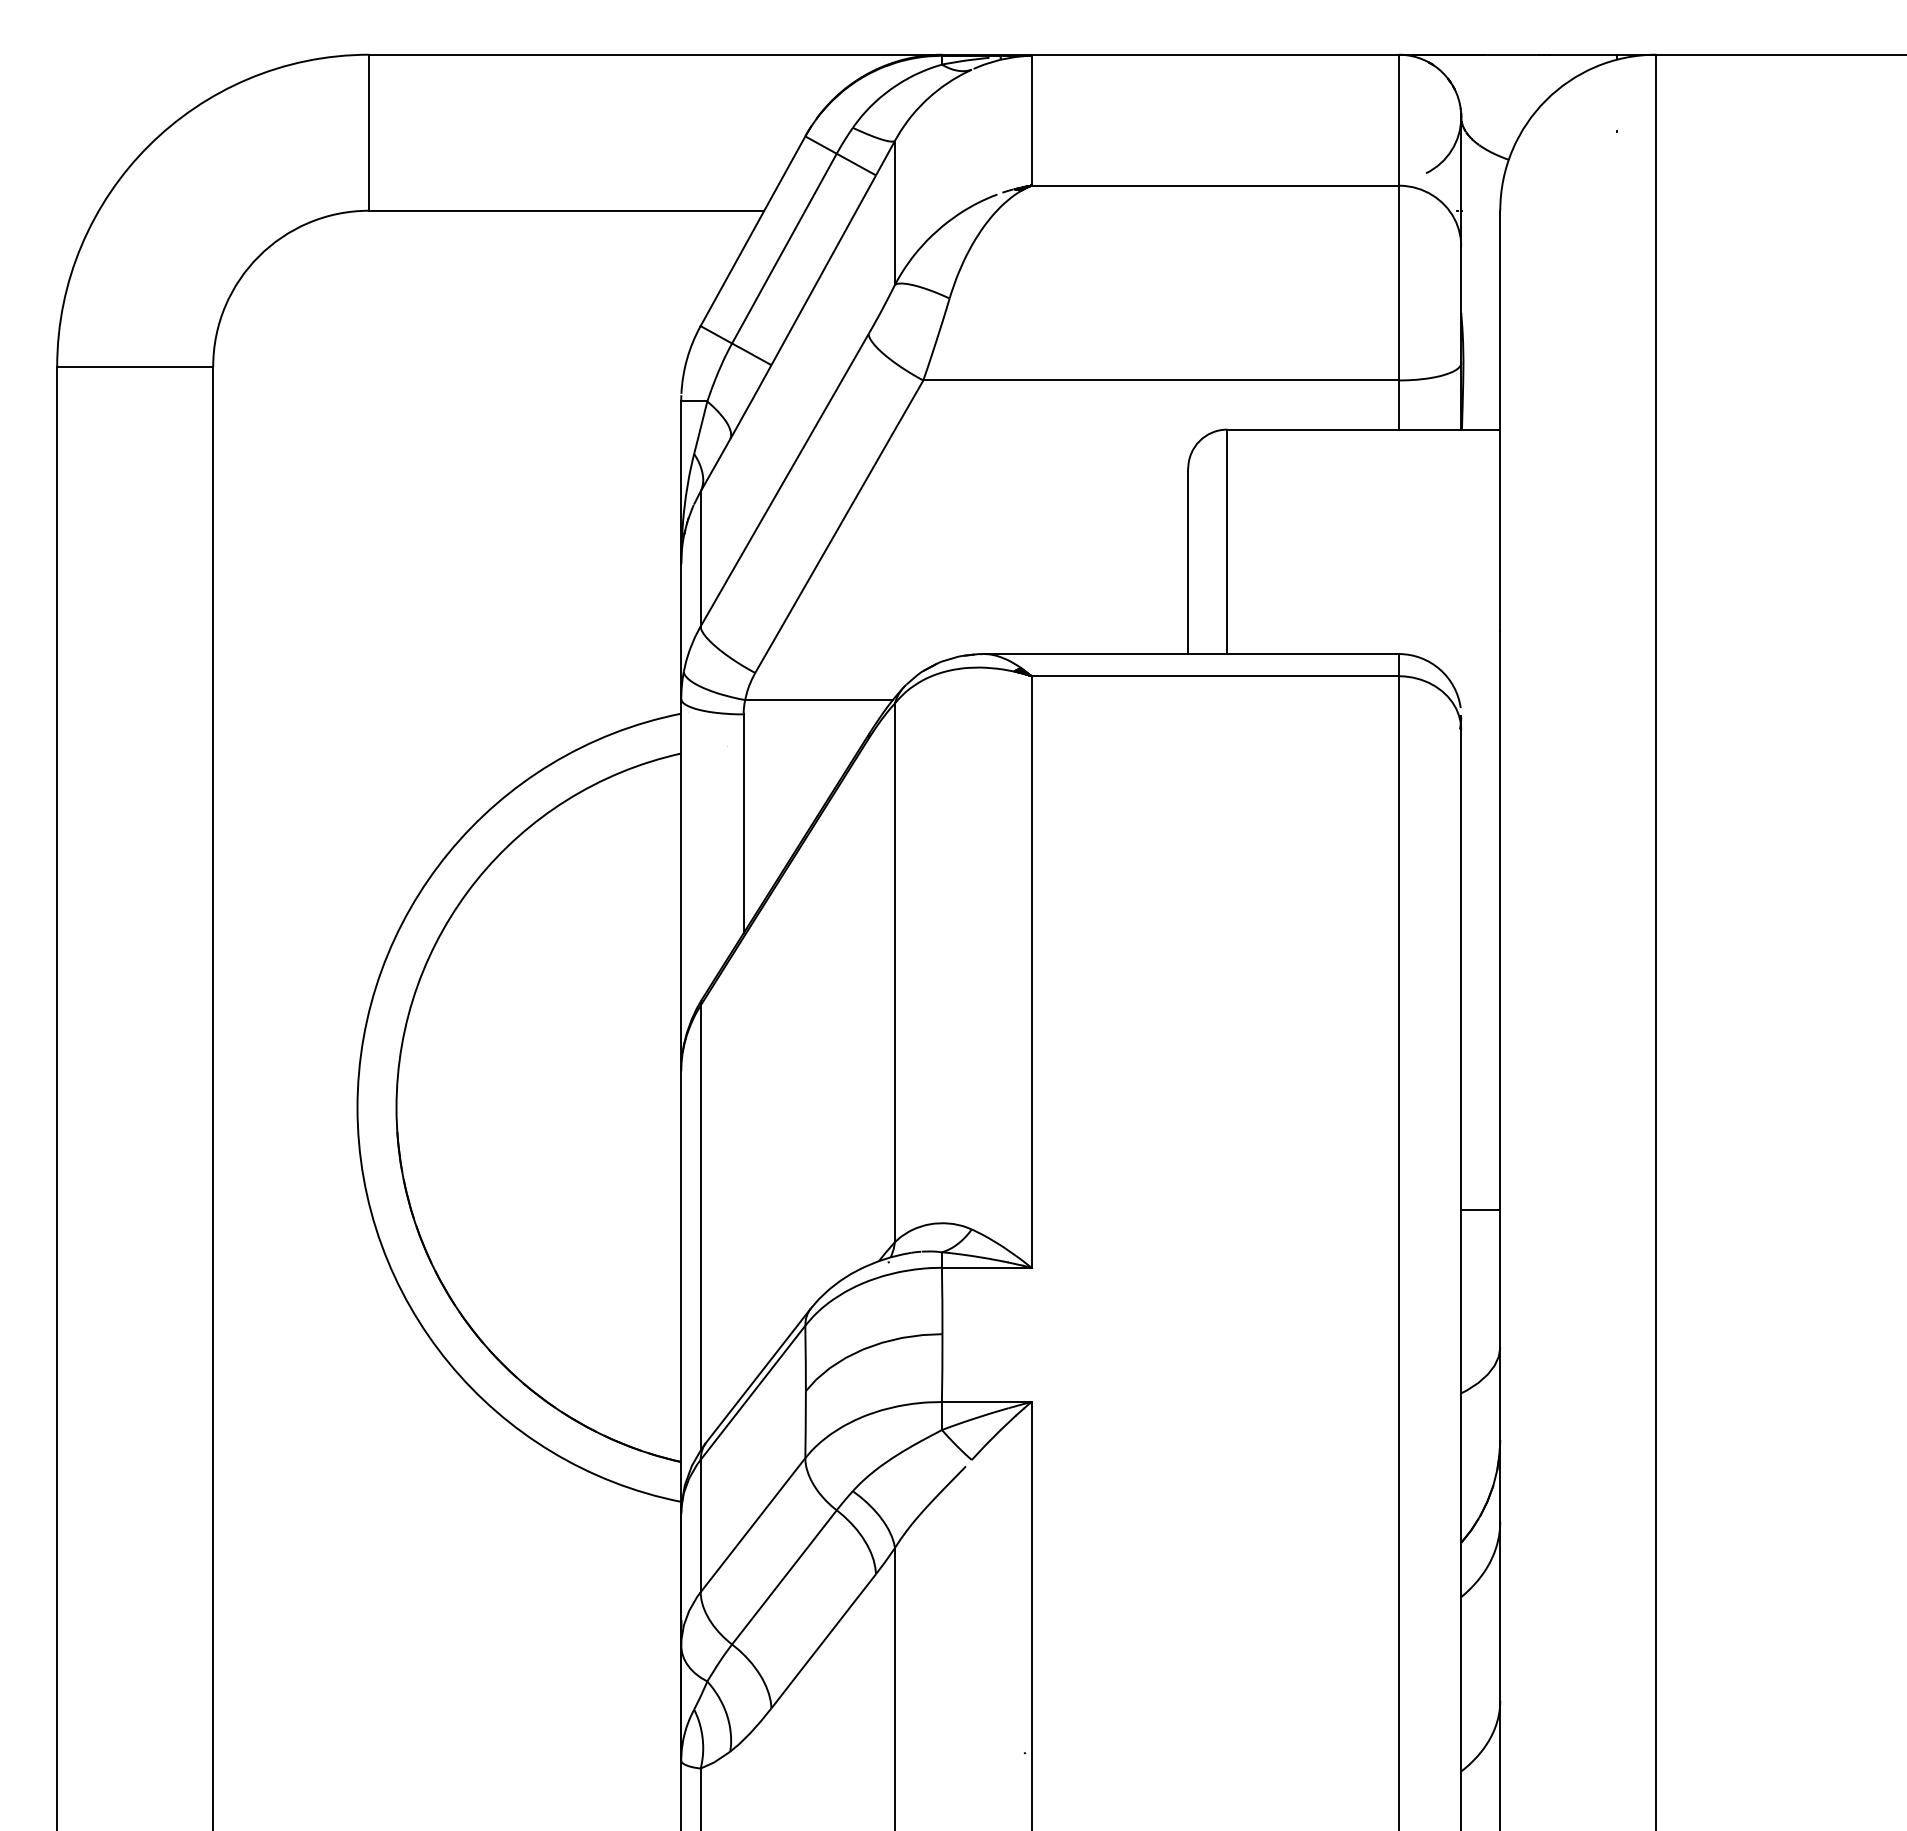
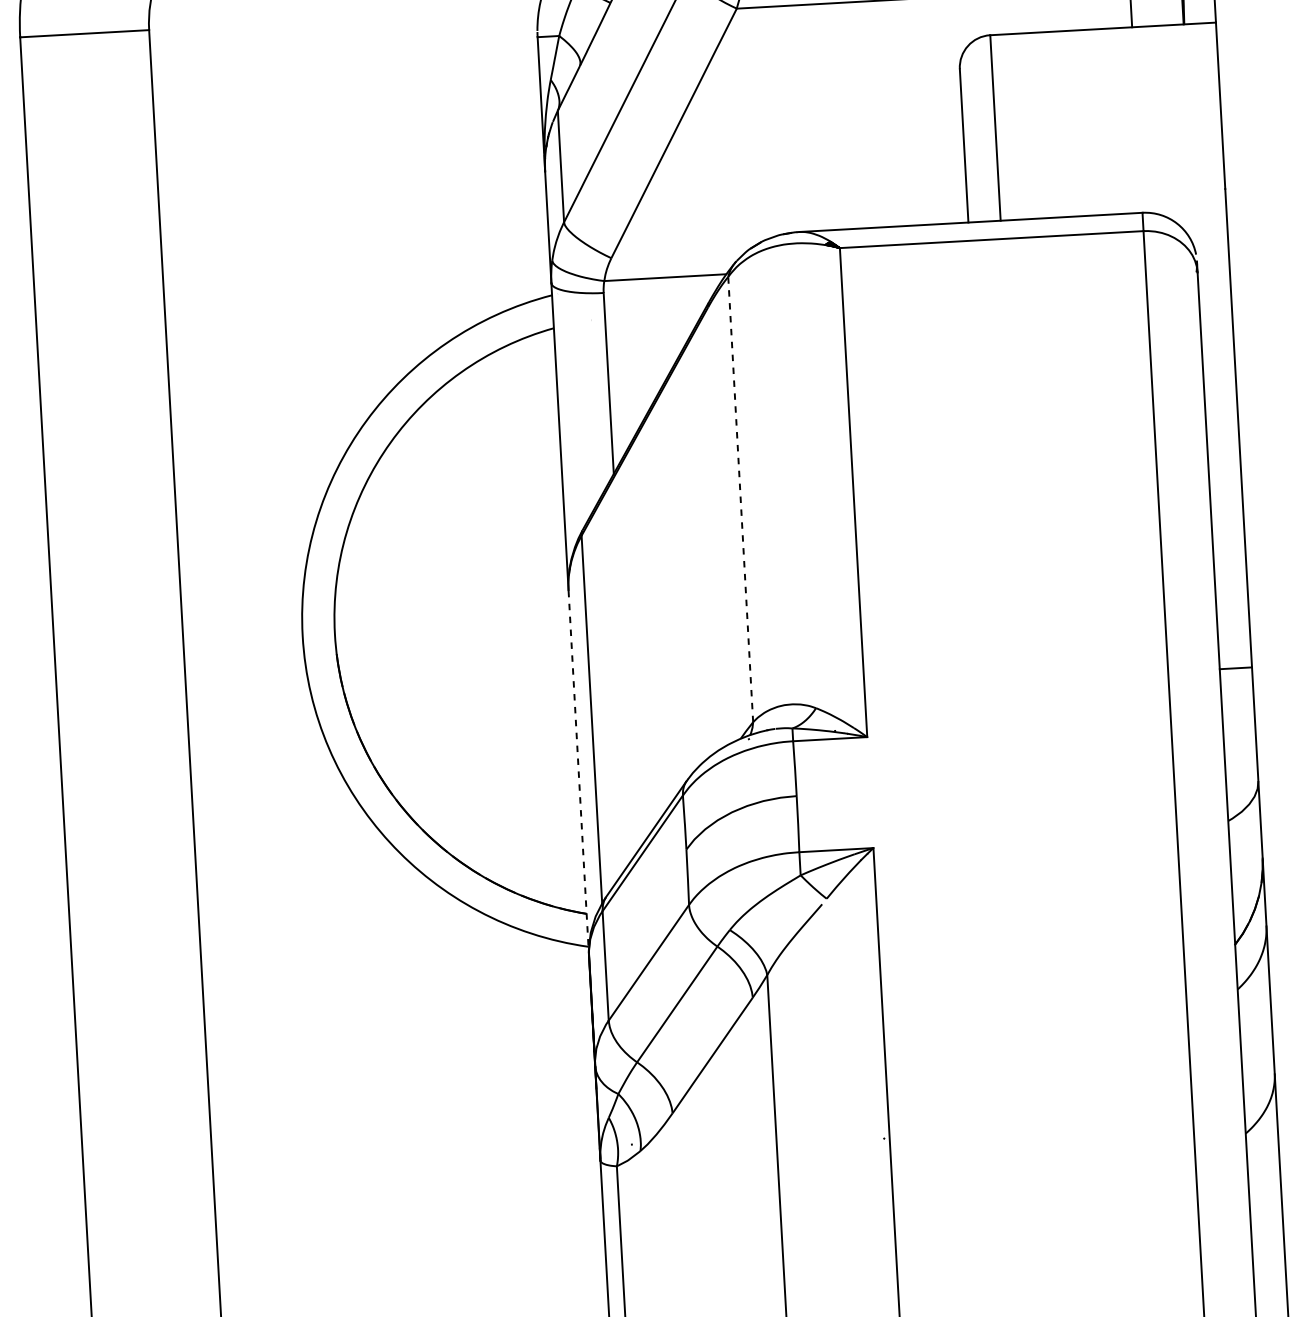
line: (894, 972) -> (740, 499), solid -> dashed
line: (681, 1292) -> (579, 773), solid -> dashed

